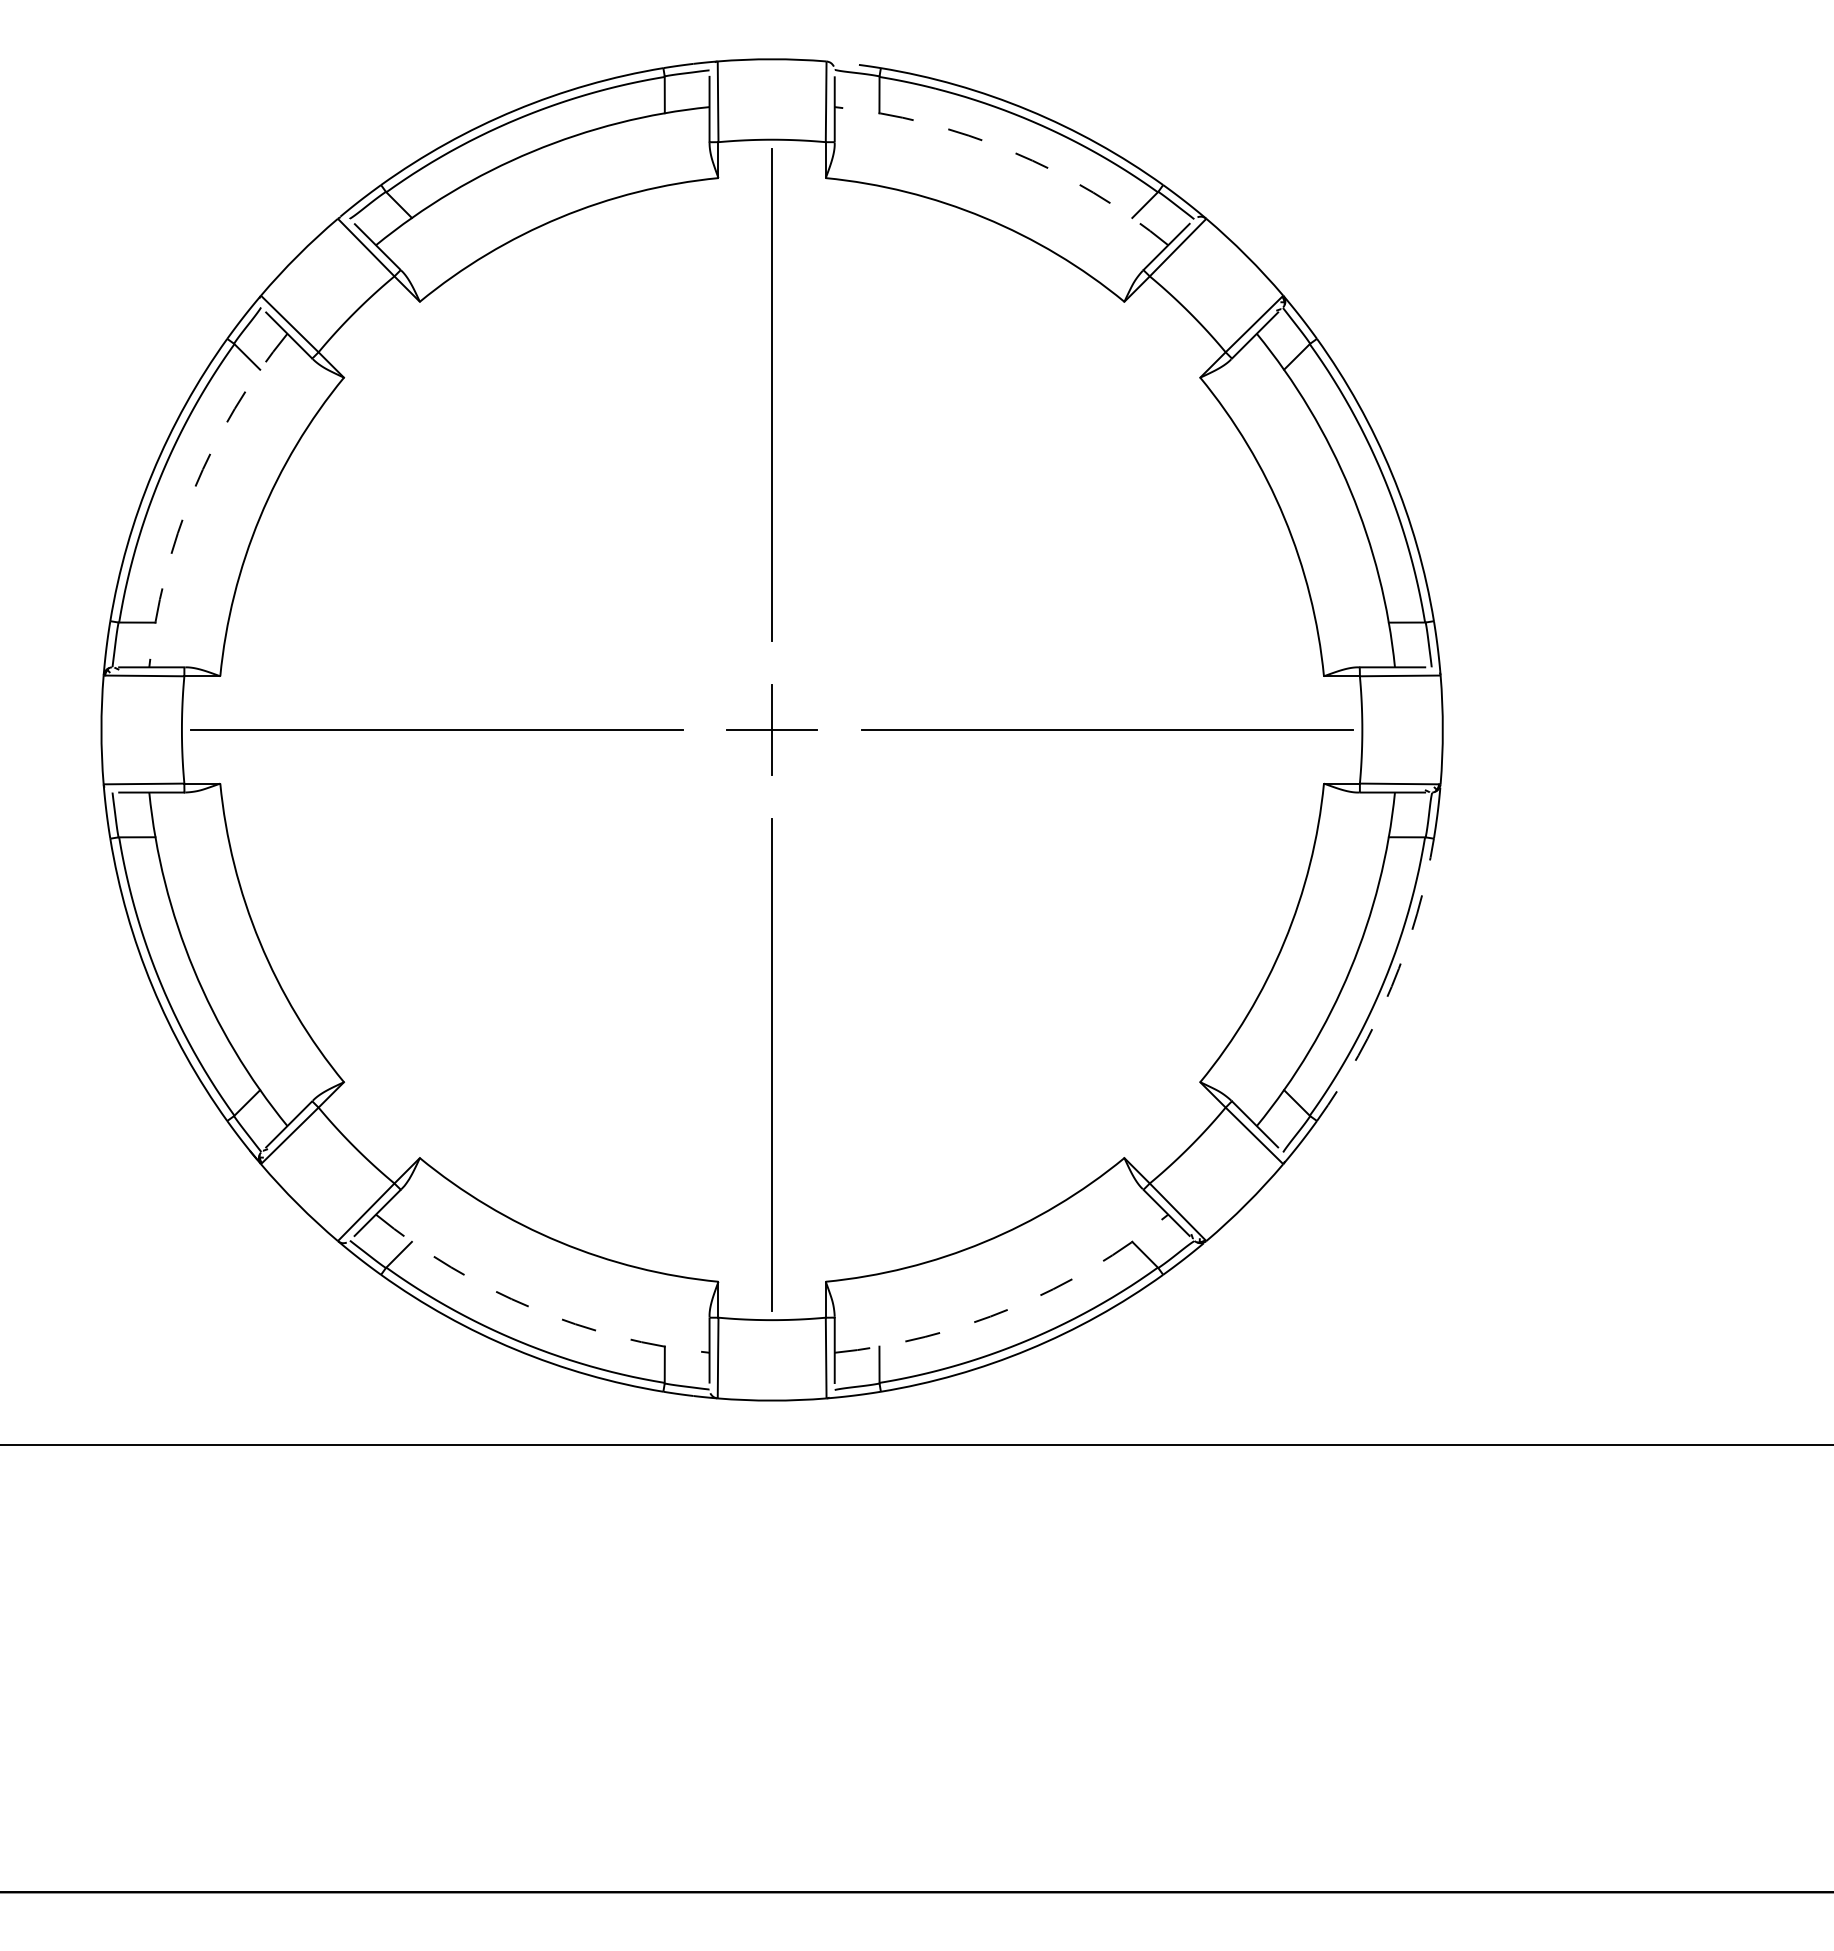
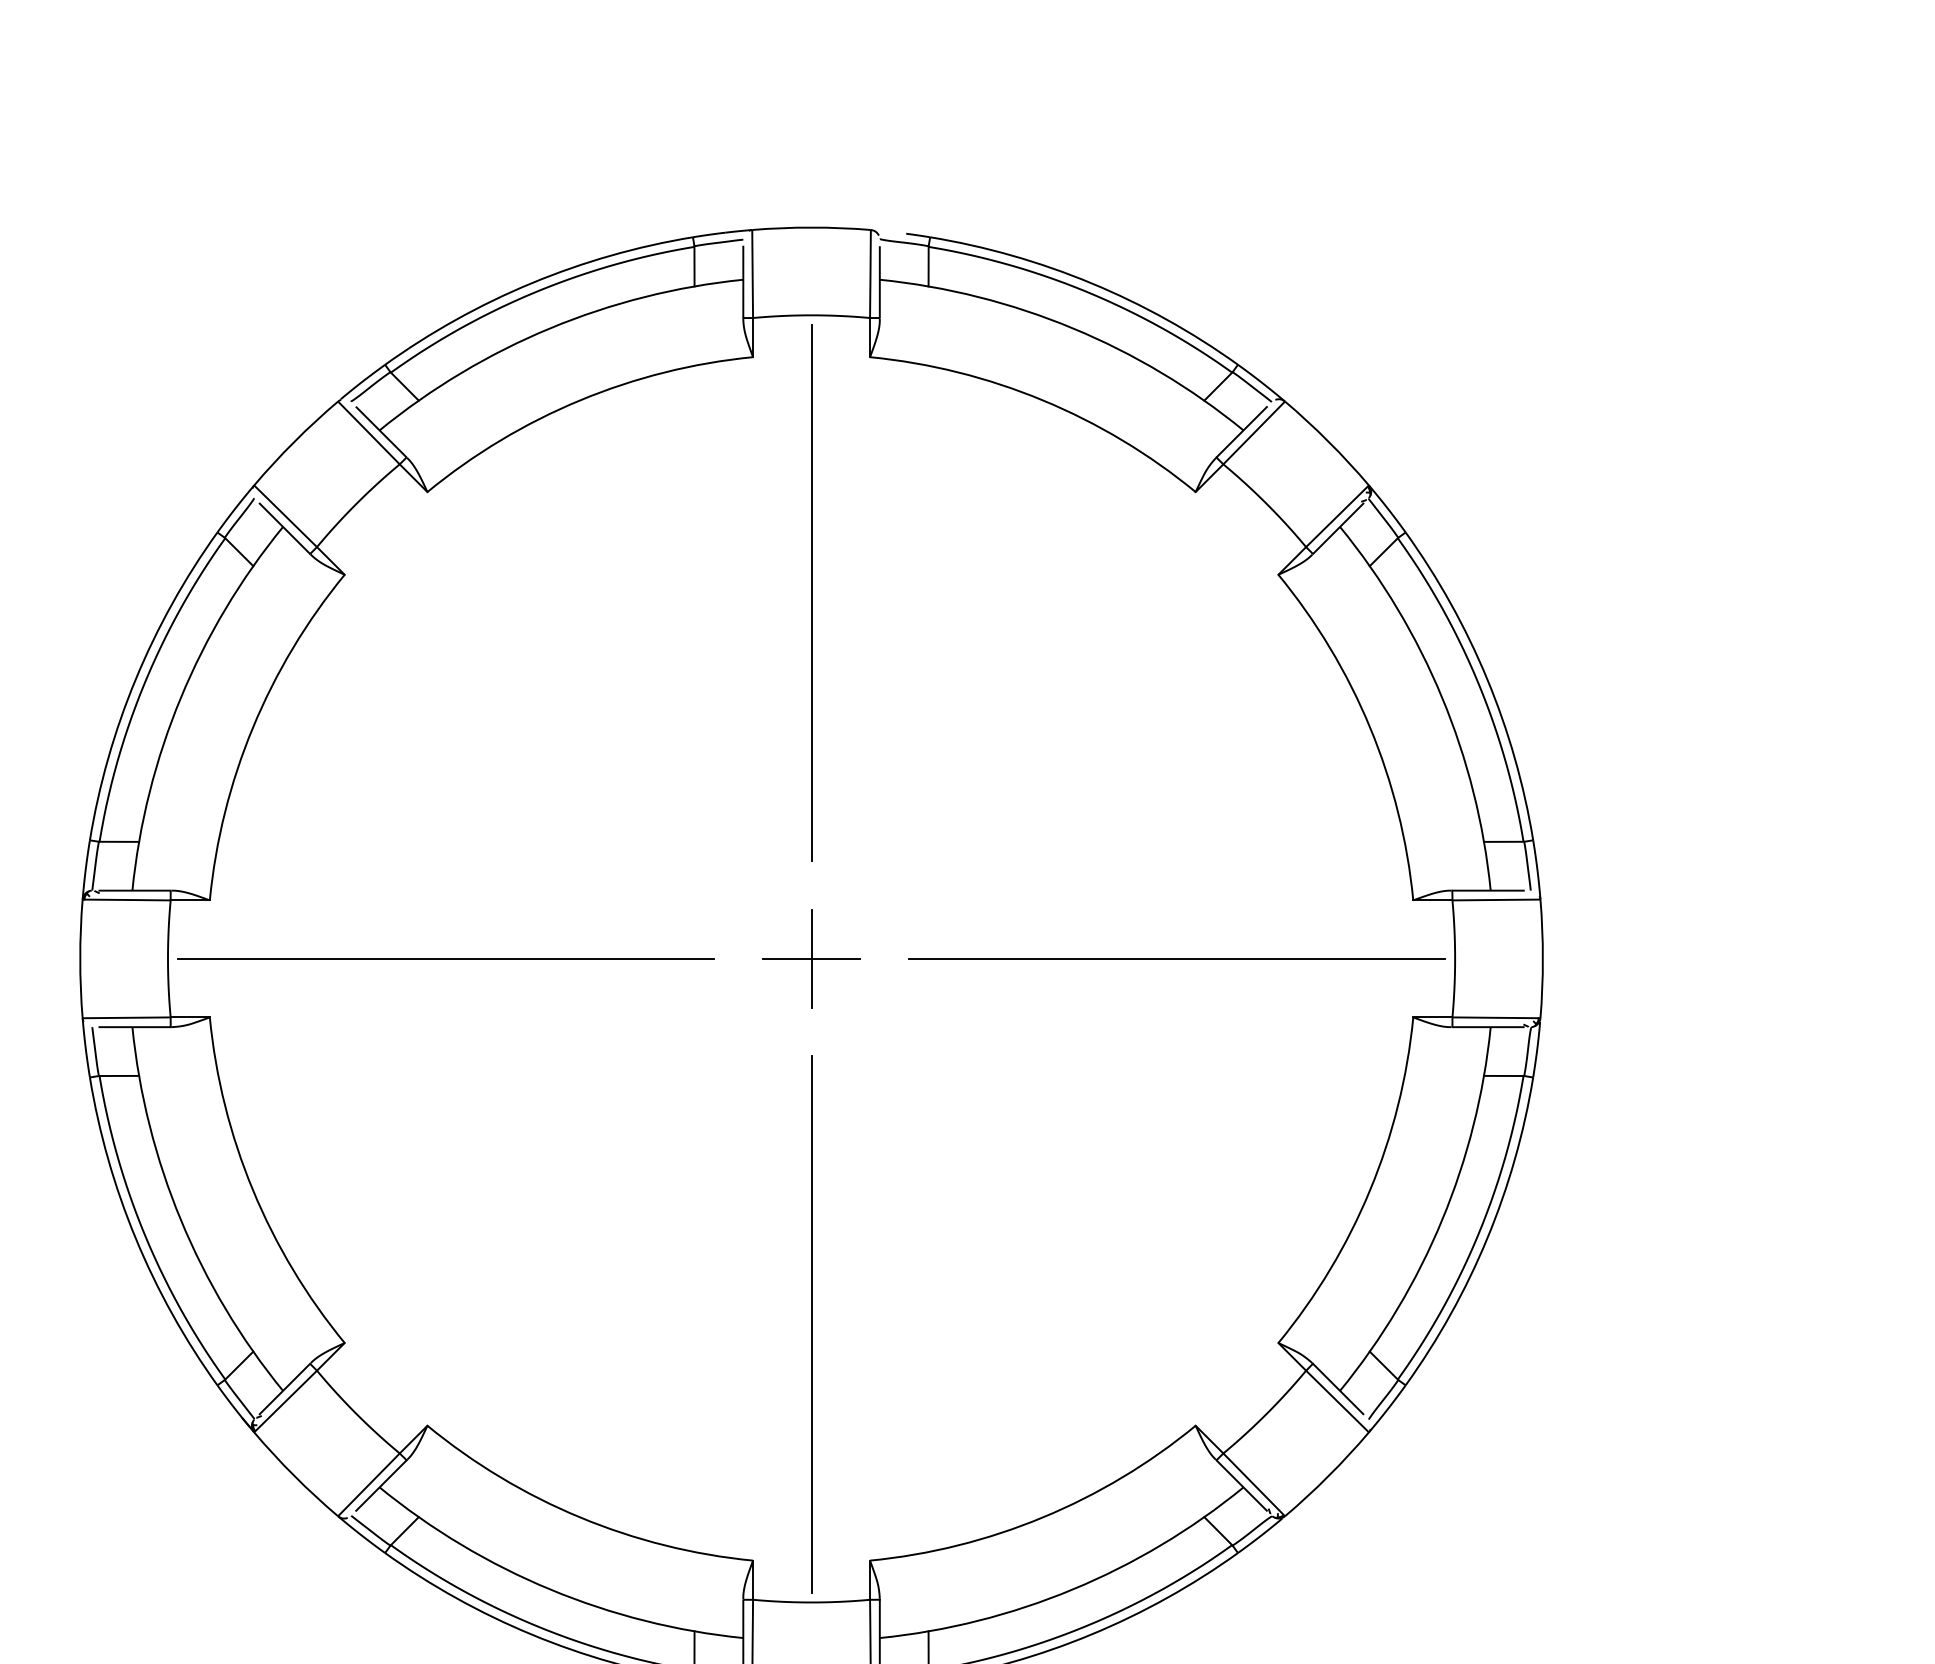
arc: (1011, 151) -> (1072, 328), dashed -> solid
arc: (193, 490) -> (180, 697), dashed -> solid
arc: (1391, 986) -> (1486, 1238), dashed -> solid
arc: (532, 1308) -> (550, 1589), dashed -> solid
arc: (1011, 1308) -> (1072, 1589), dashed -> solid

